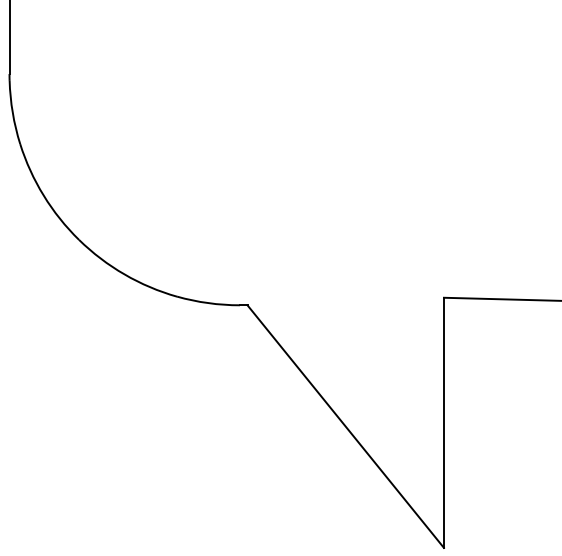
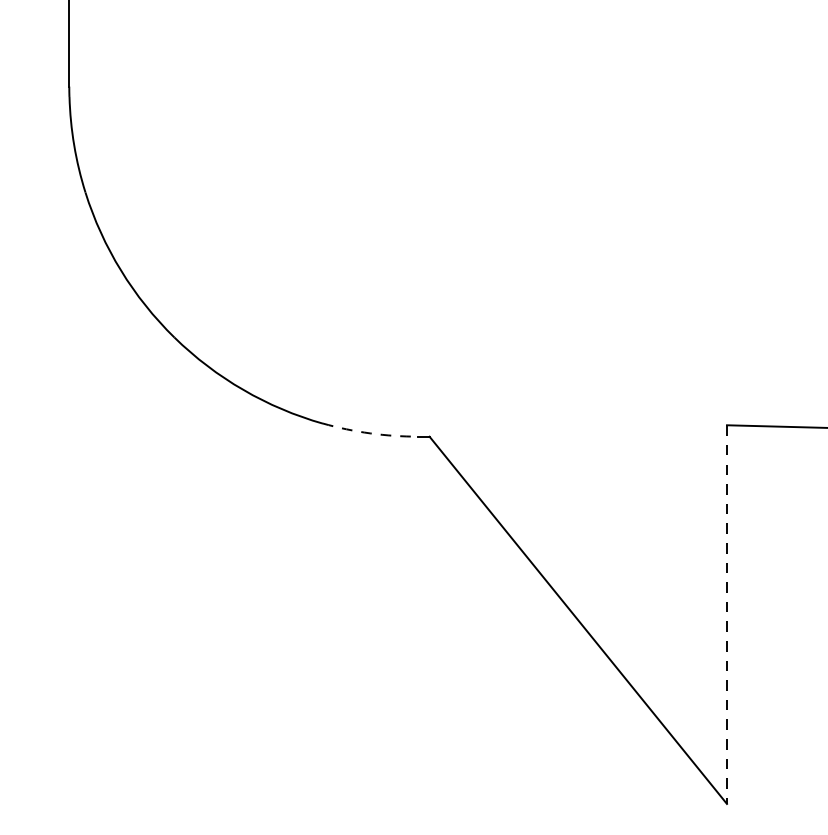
arc: (208, 303) -> (370, 433), solid -> dashed
line: (443, 423) -> (726, 615), solid -> dashed

